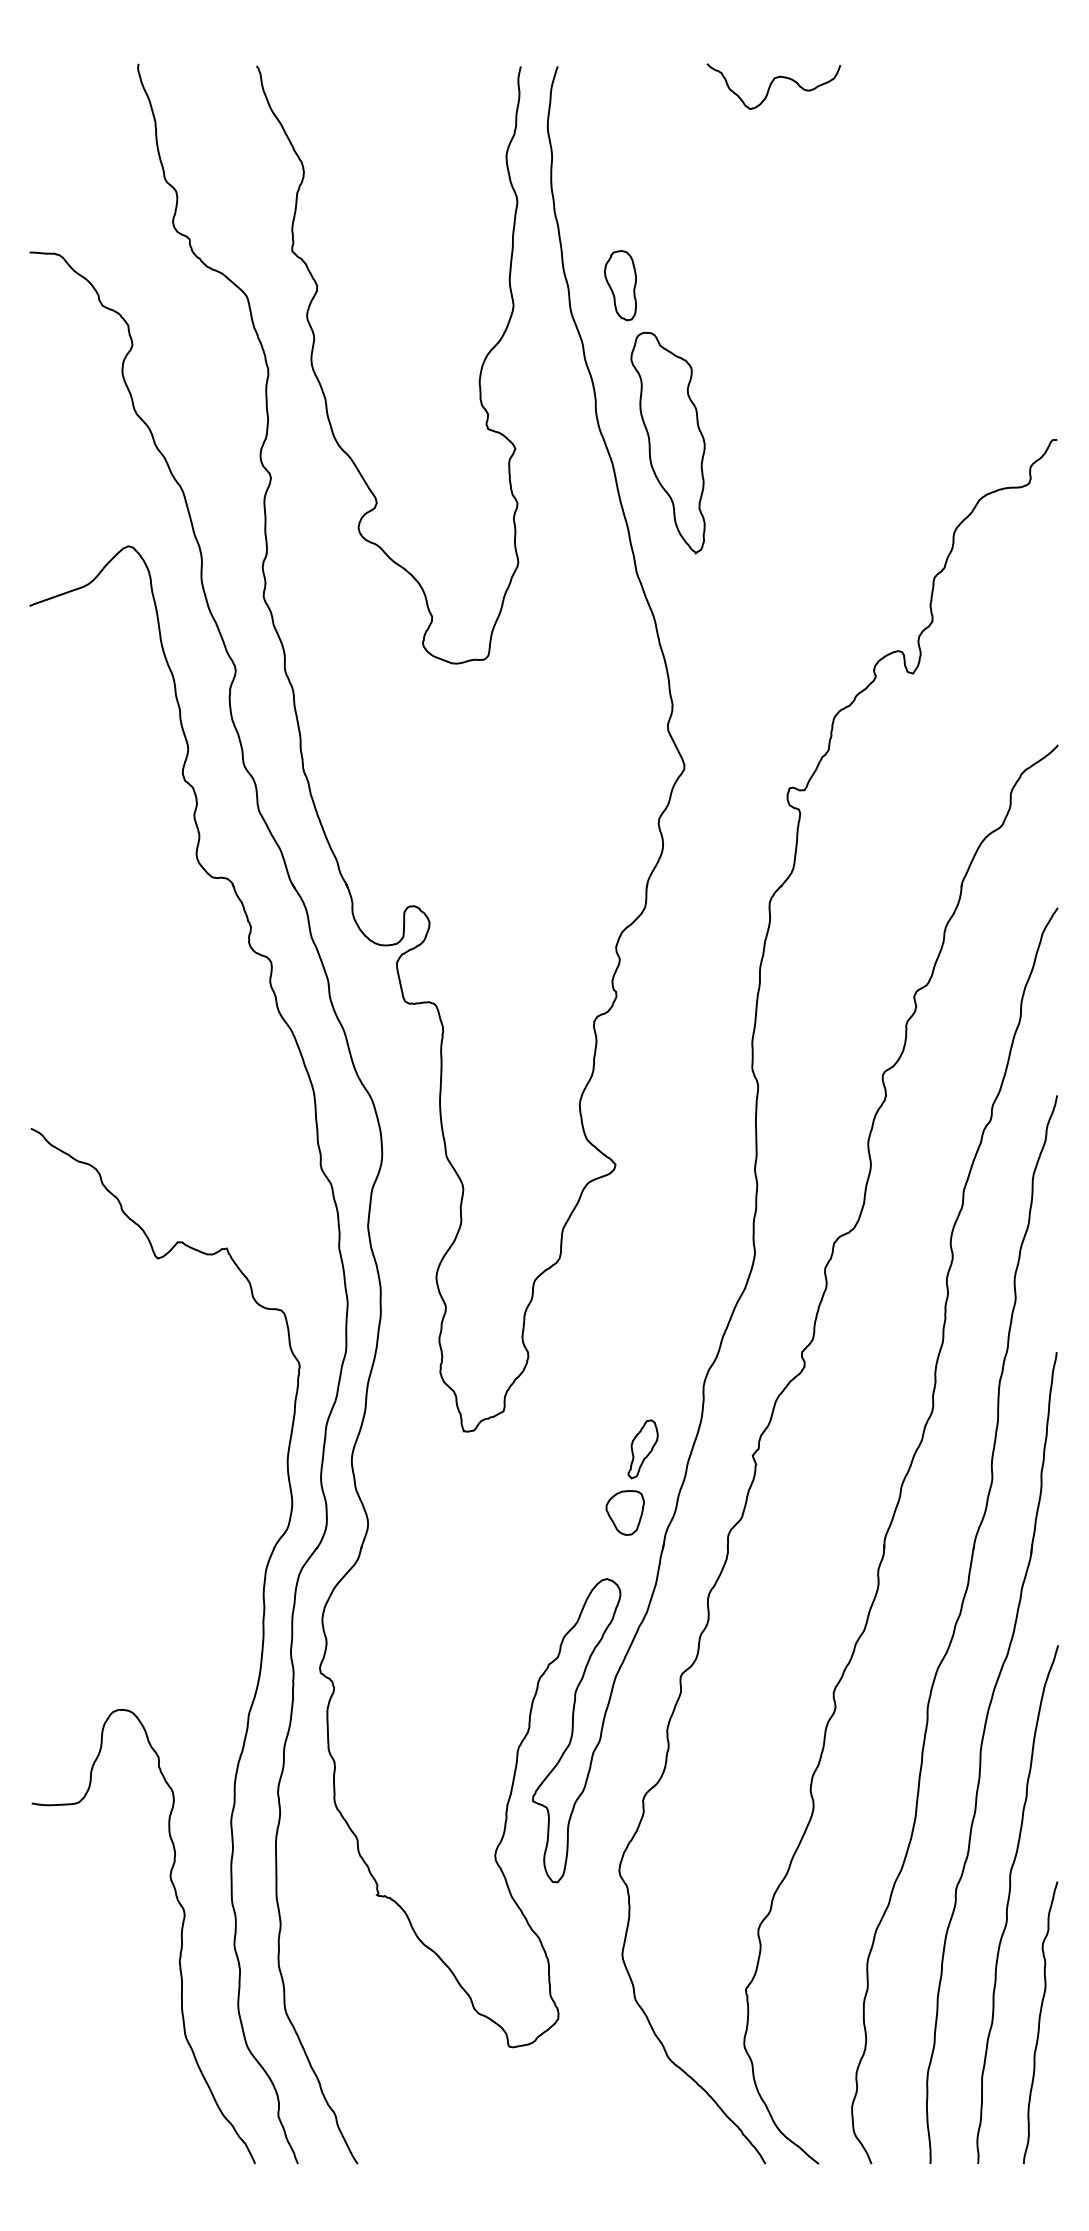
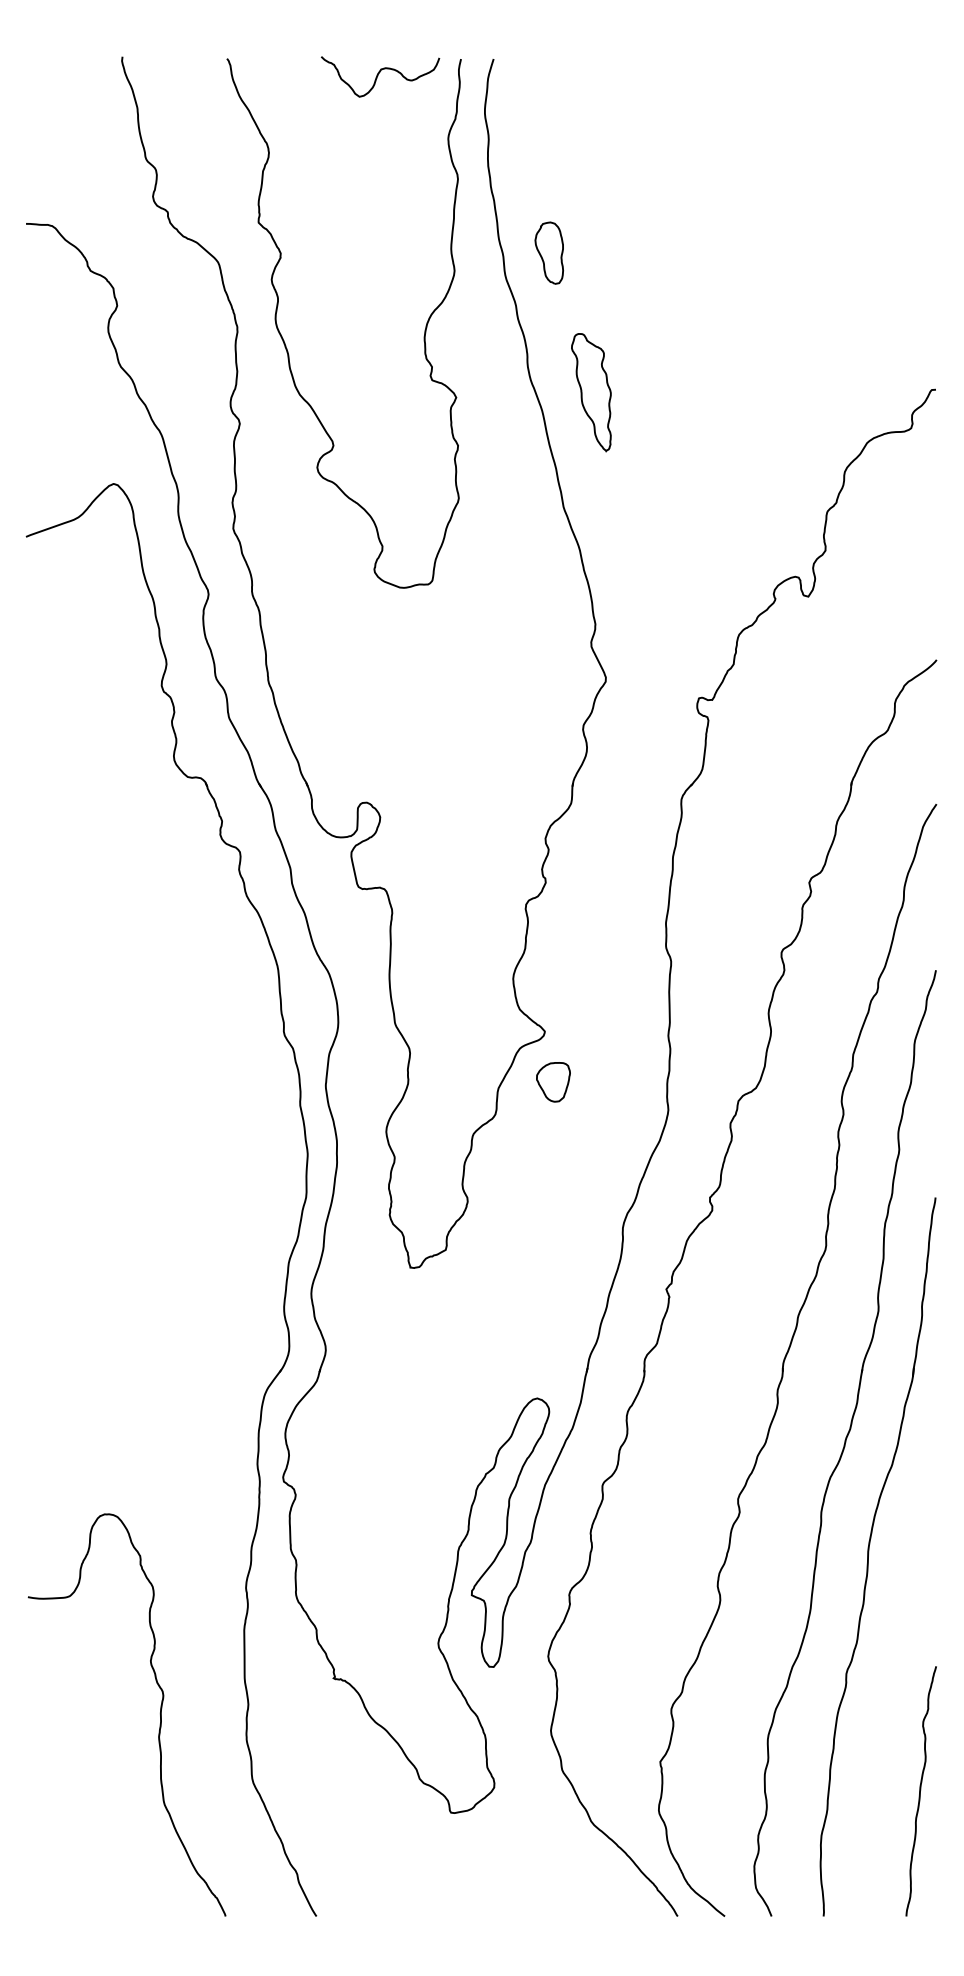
curve: (771, 85) -> (378, 75), moved
part: (667, 442) -> (590, 392), size x0.6
part: (642, 1449) -> (568, 1283), removed
part: (624, 1512) -> (552, 1081), moved
part: (260, 1657) -> (230, 1467), removed
curve: (1009, 1901) -> (893, 1684), removed

